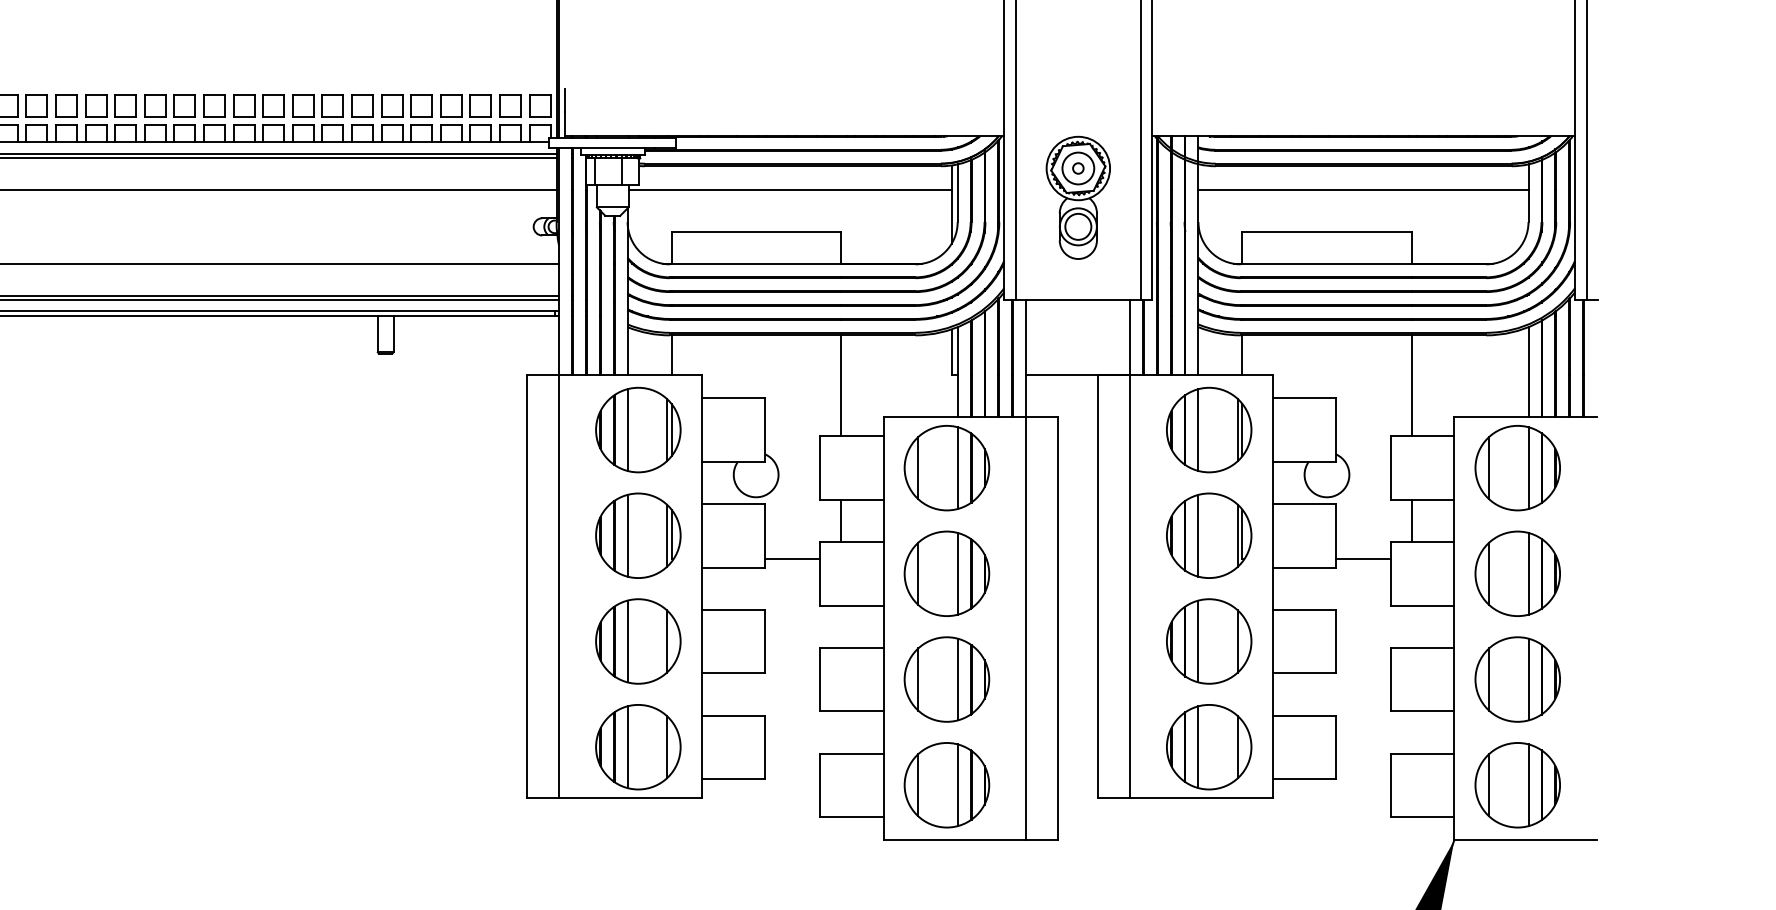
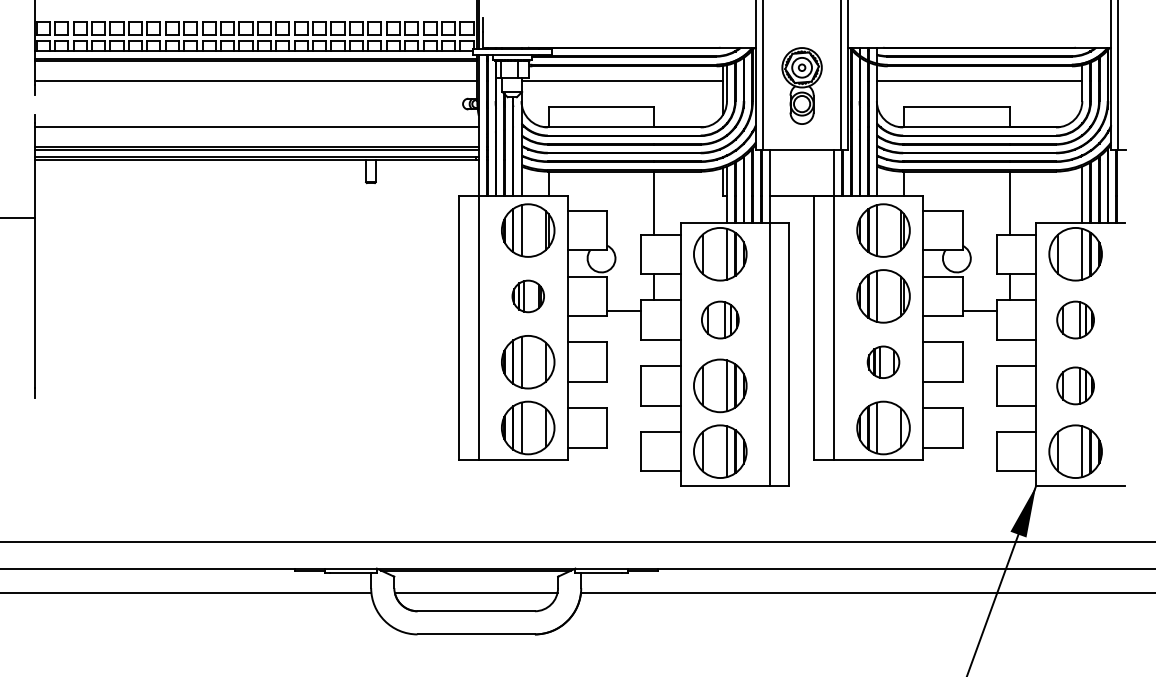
part: (638, 535) -> (528, 296), size x0.6
part: (947, 572) -> (720, 319), size x0.7
part: (1517, 572) -> (1075, 319), size x0.7
part: (1209, 641) -> (883, 362), size x0.6
part: (1517, 678) -> (1075, 385), size x0.7

